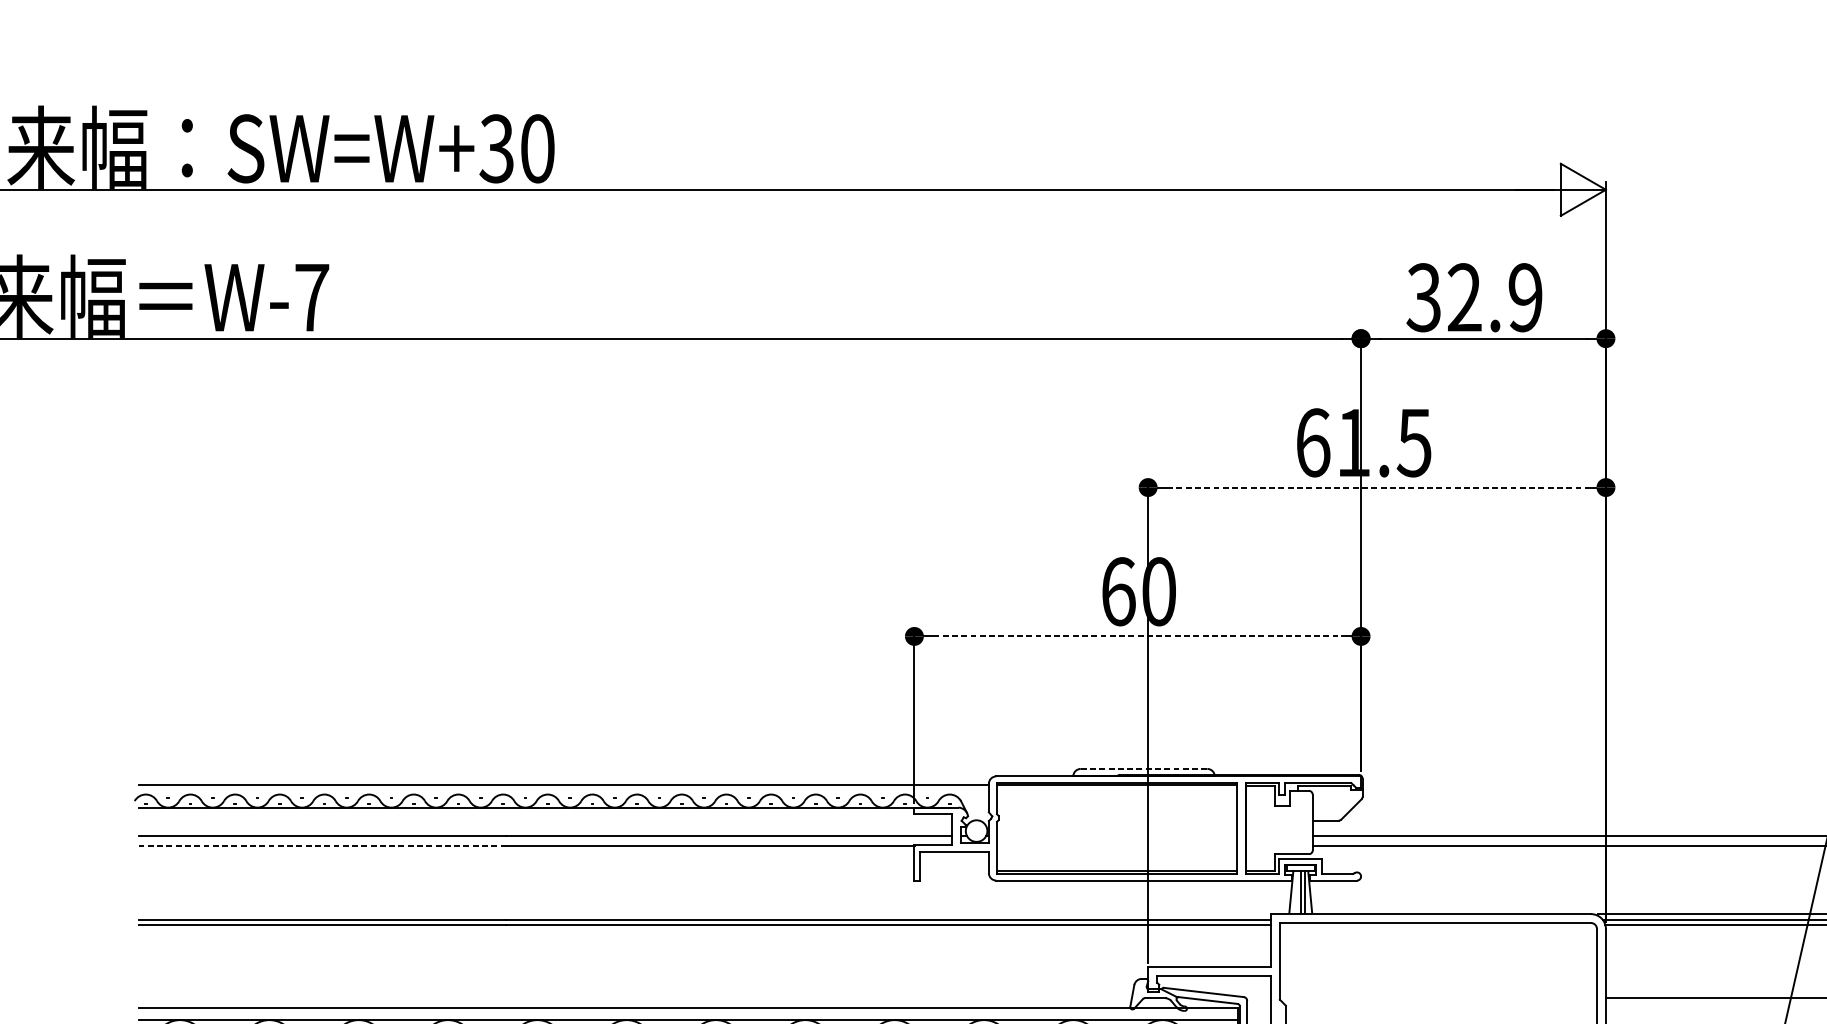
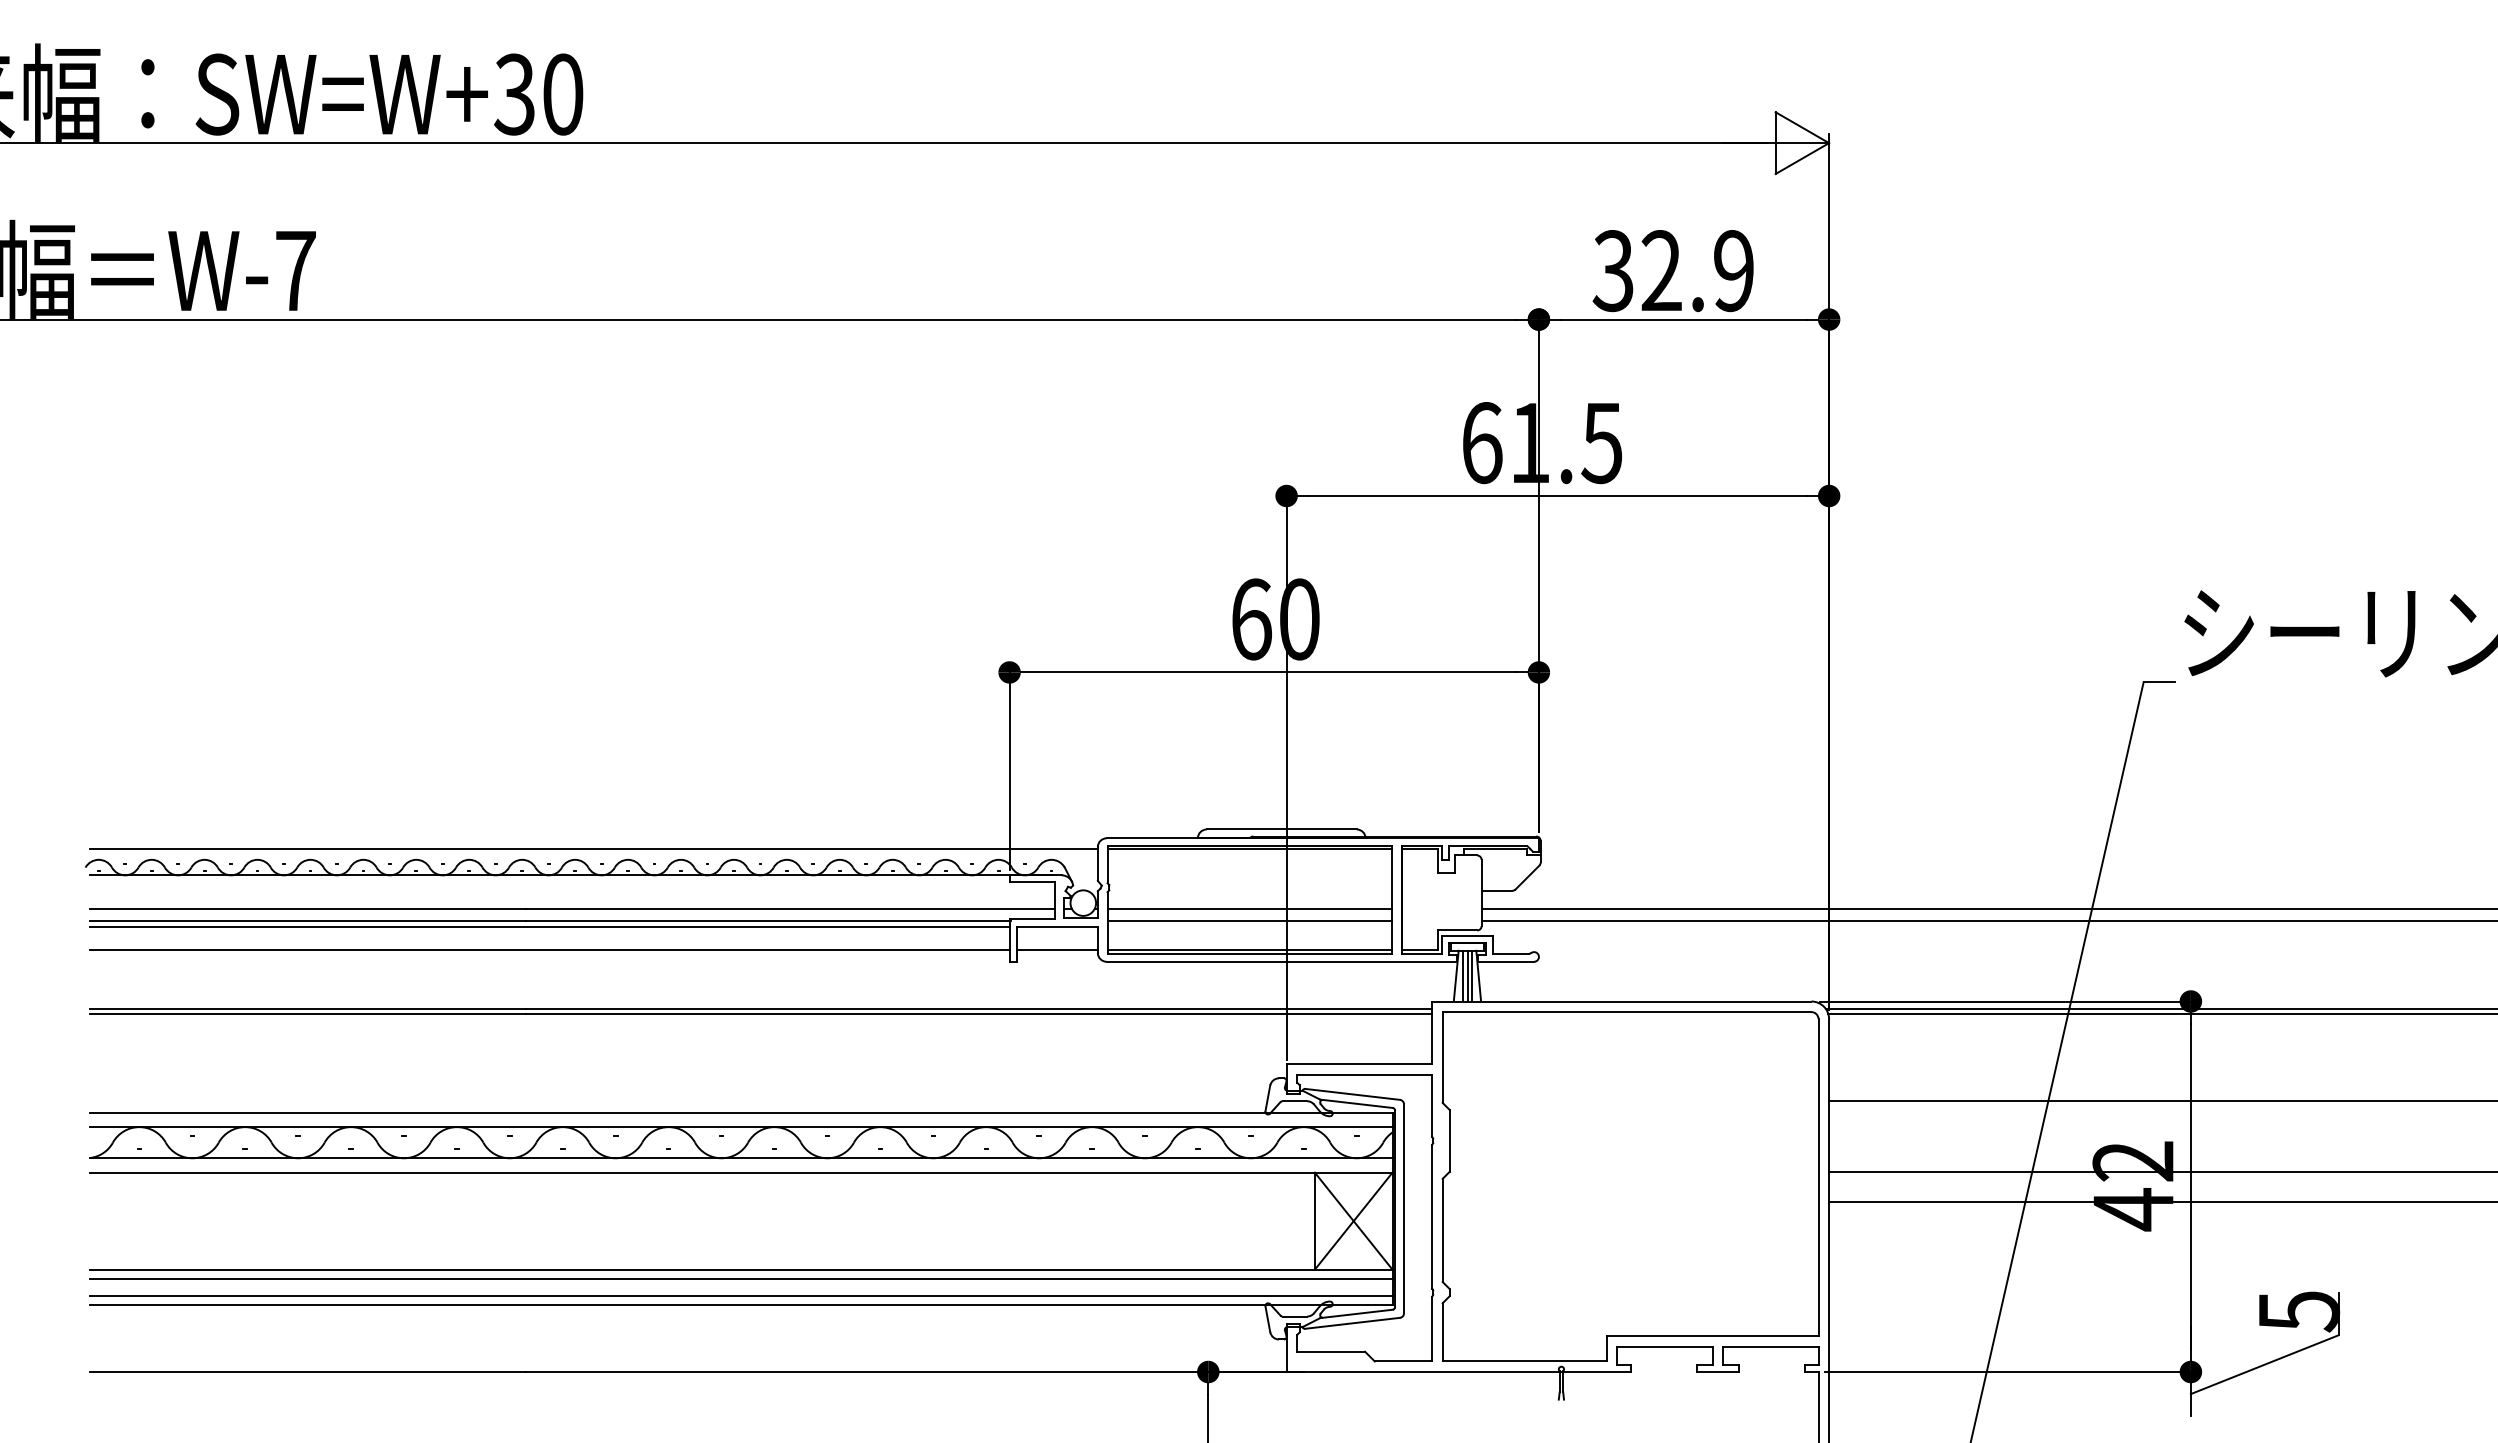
line: (1376, 487) -> (1557, 496), dashed -> solid
line: (1137, 636) -> (1274, 672), dashed -> solid
line: (1144, 768) -> (1282, 829), dashed -> solid
line: (1116, 835) -> (1249, 908), added
line: (321, 846) -> (307, 921), dashed -> solid
line: (1116, 846) -> (1249, 921), added
line: (526, 851) -> (549, 927), added
line: (526, 871) -> (549, 950), added
line: (953, 871) -> (1056, 950), added
line: (1297, 892) -> (1463, 975), added

